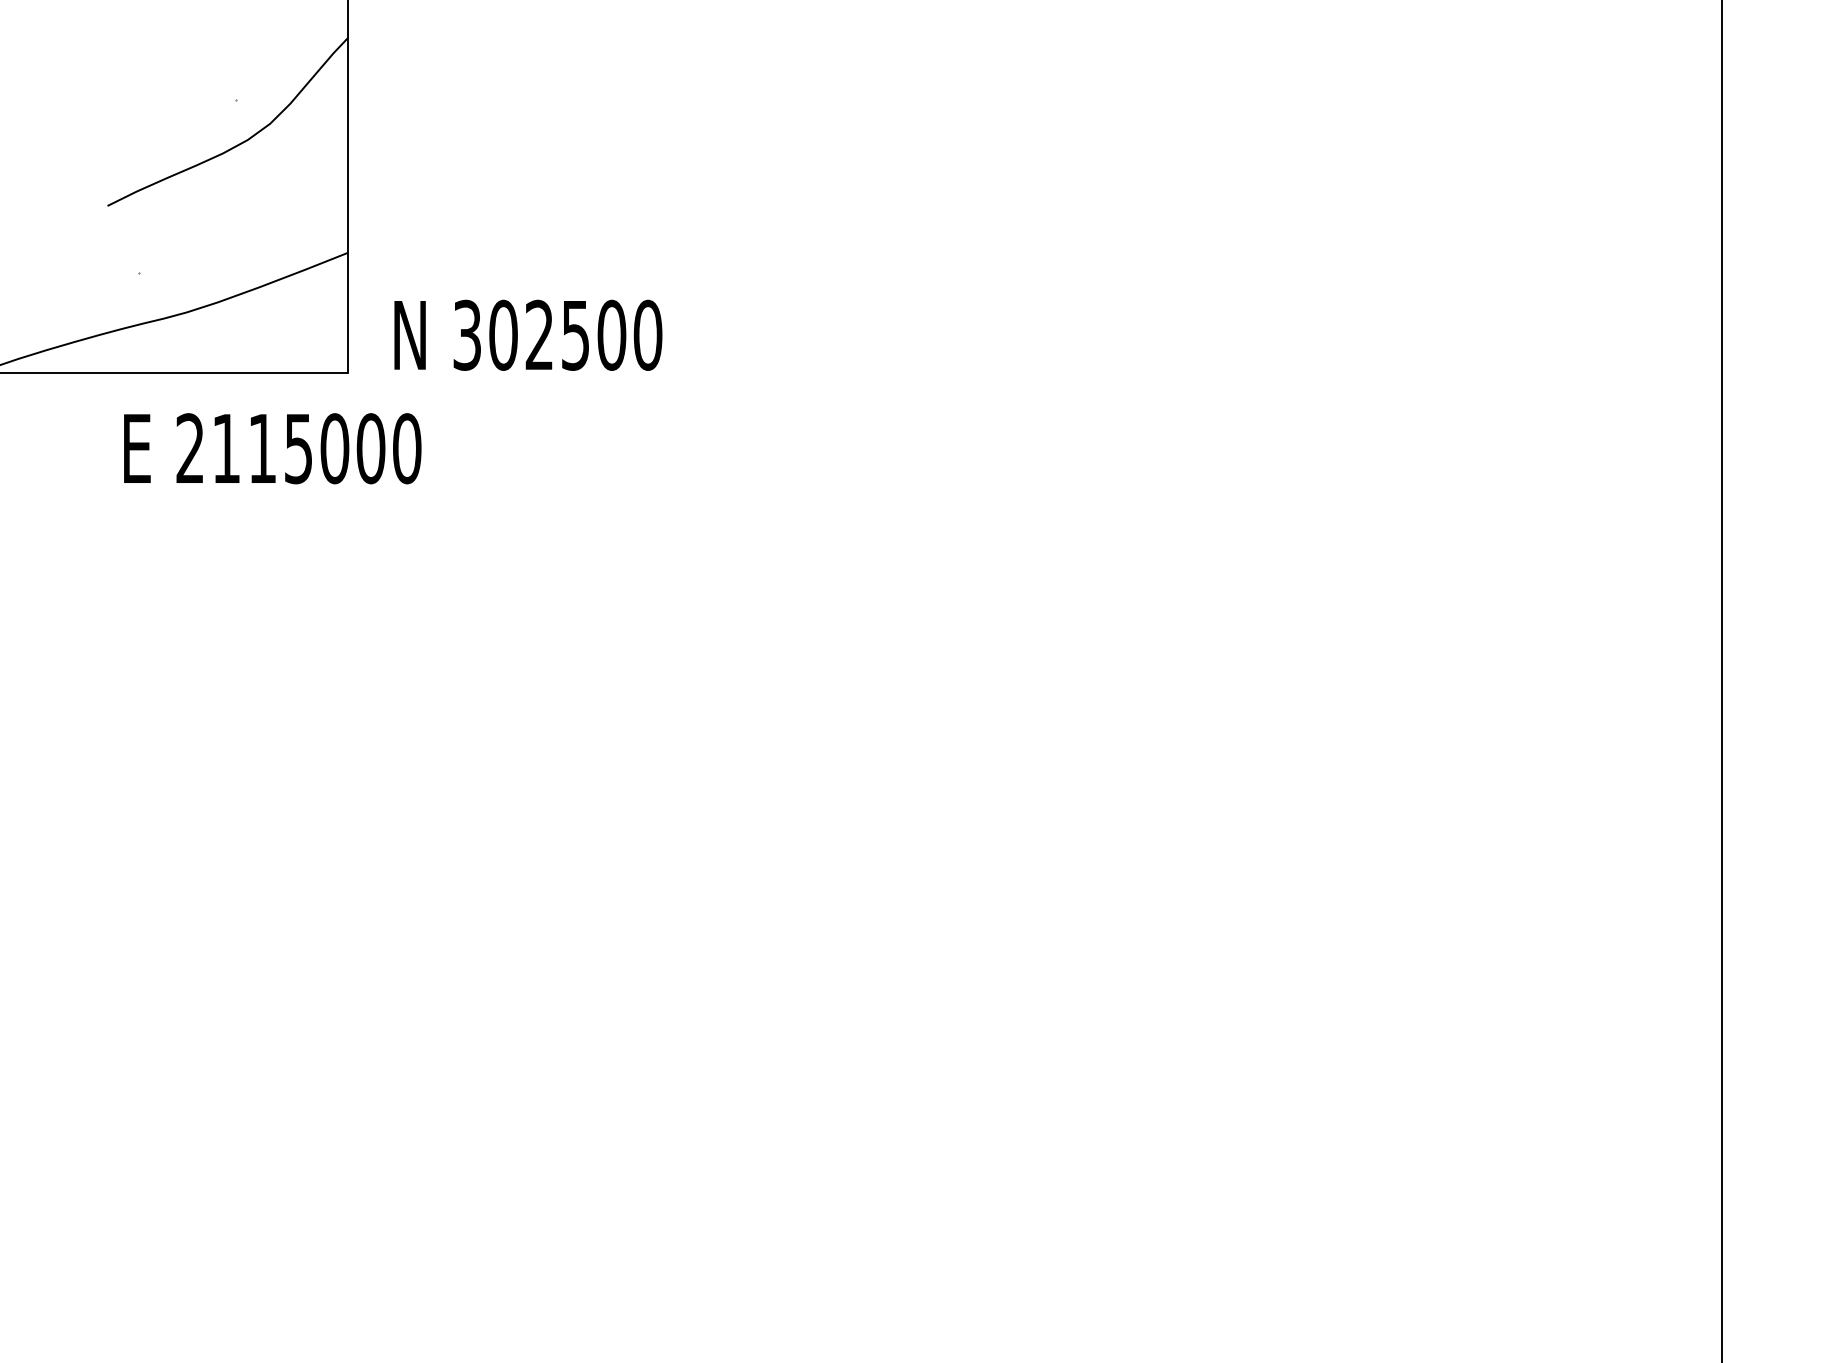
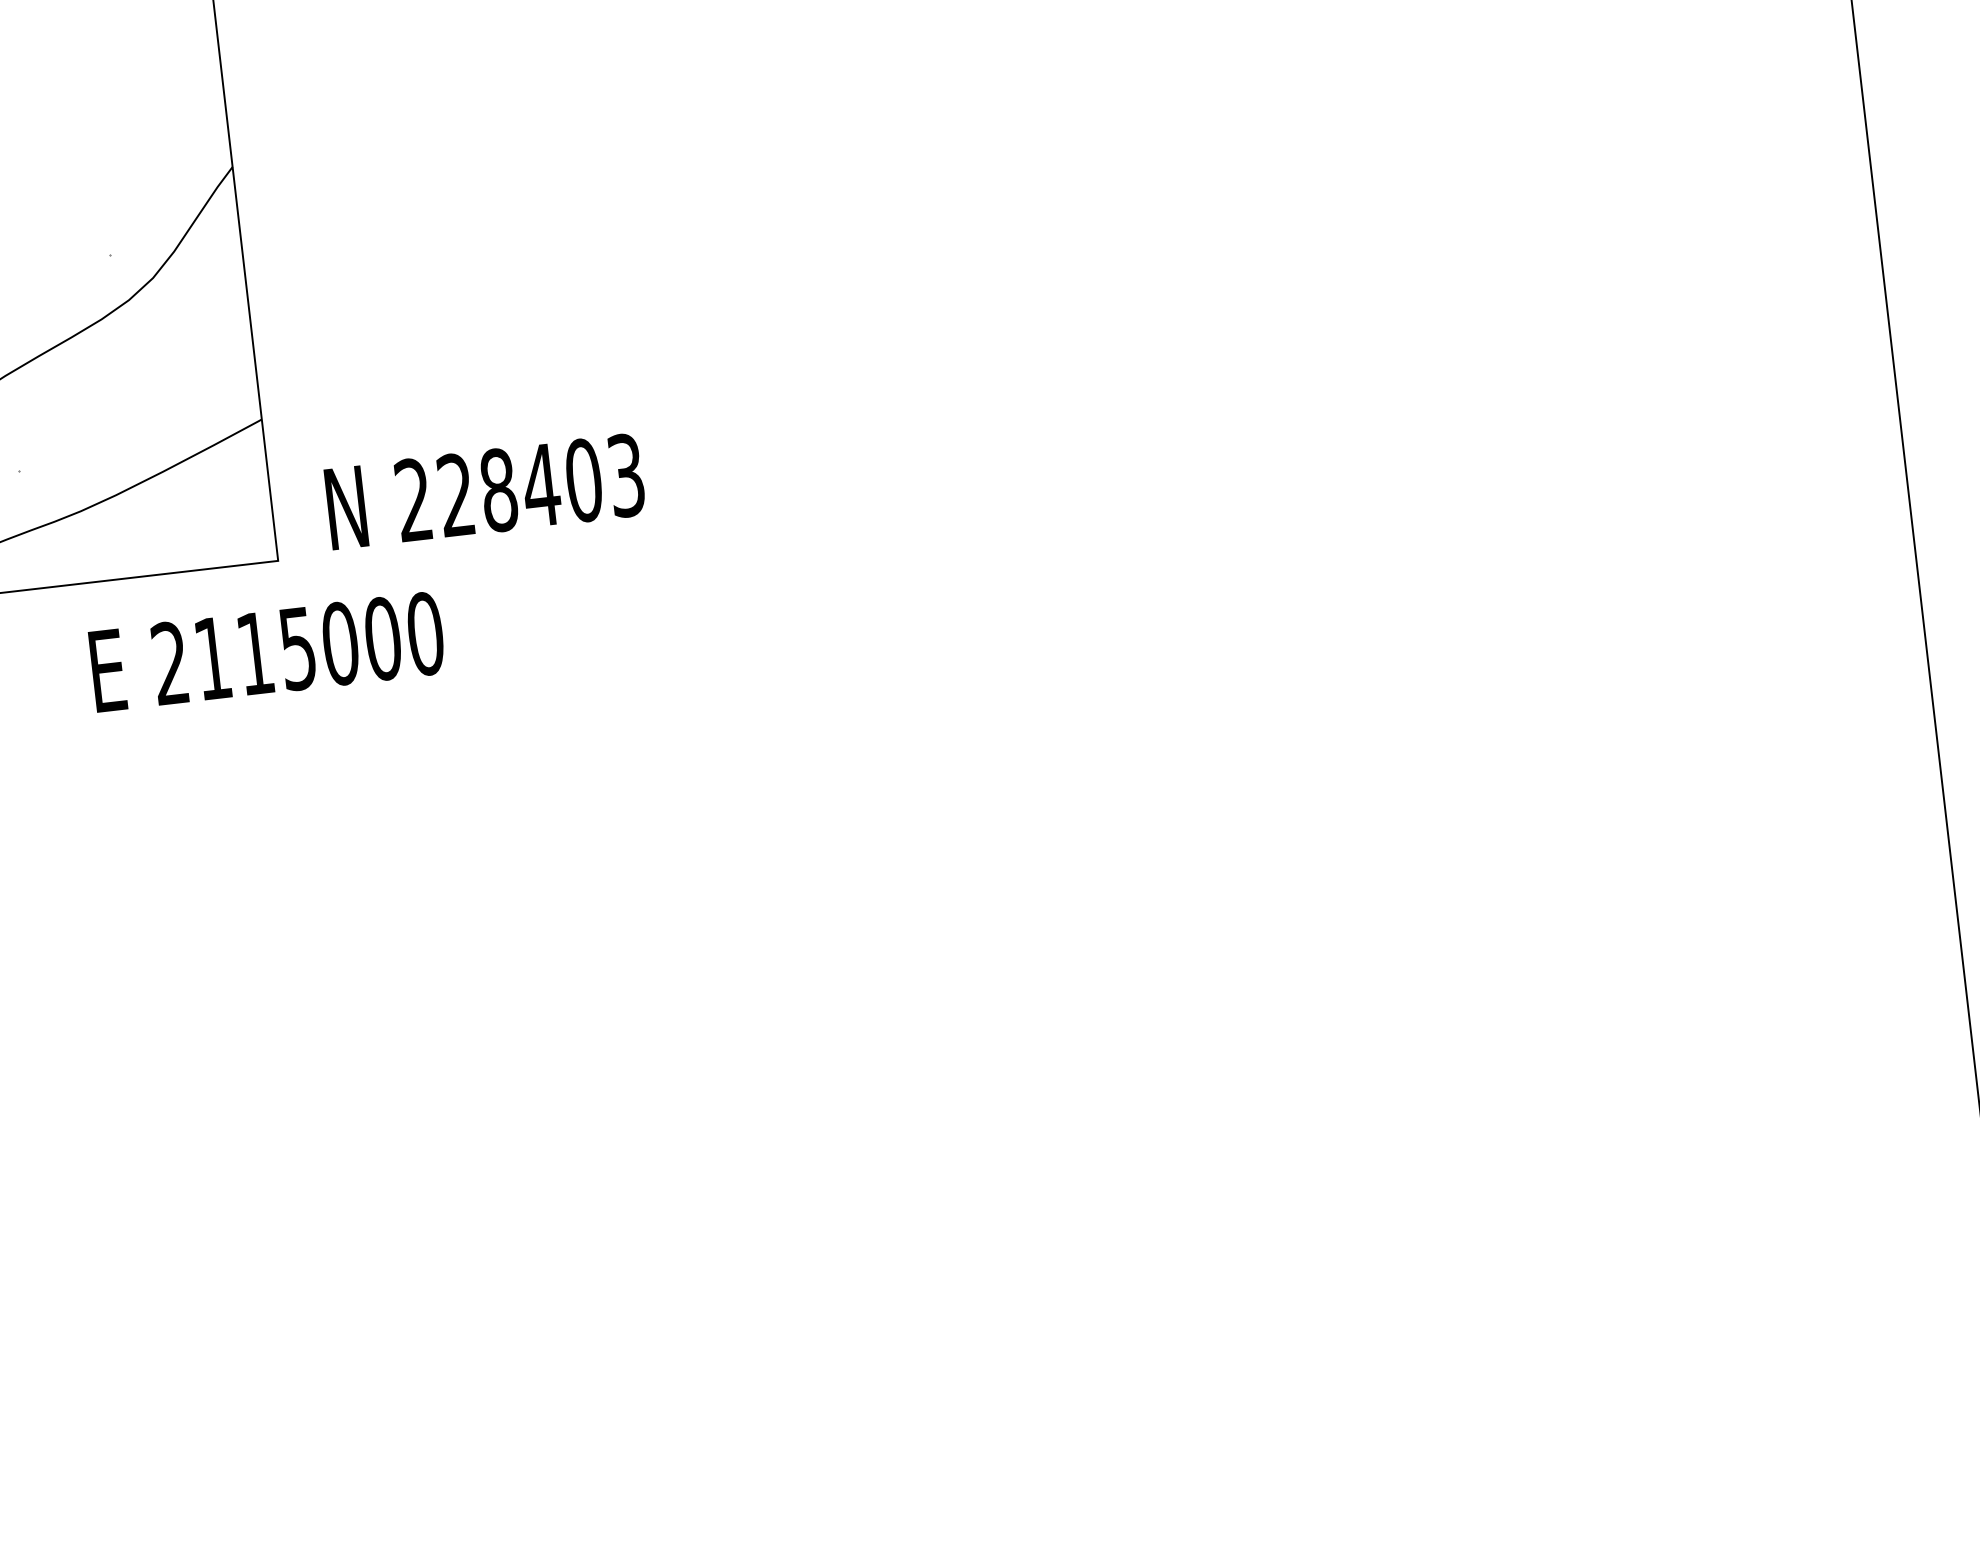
text: (557, 334) -> (519, 486), 302500 -> 228403
text: (272, 448) -> (267, 652), moved

